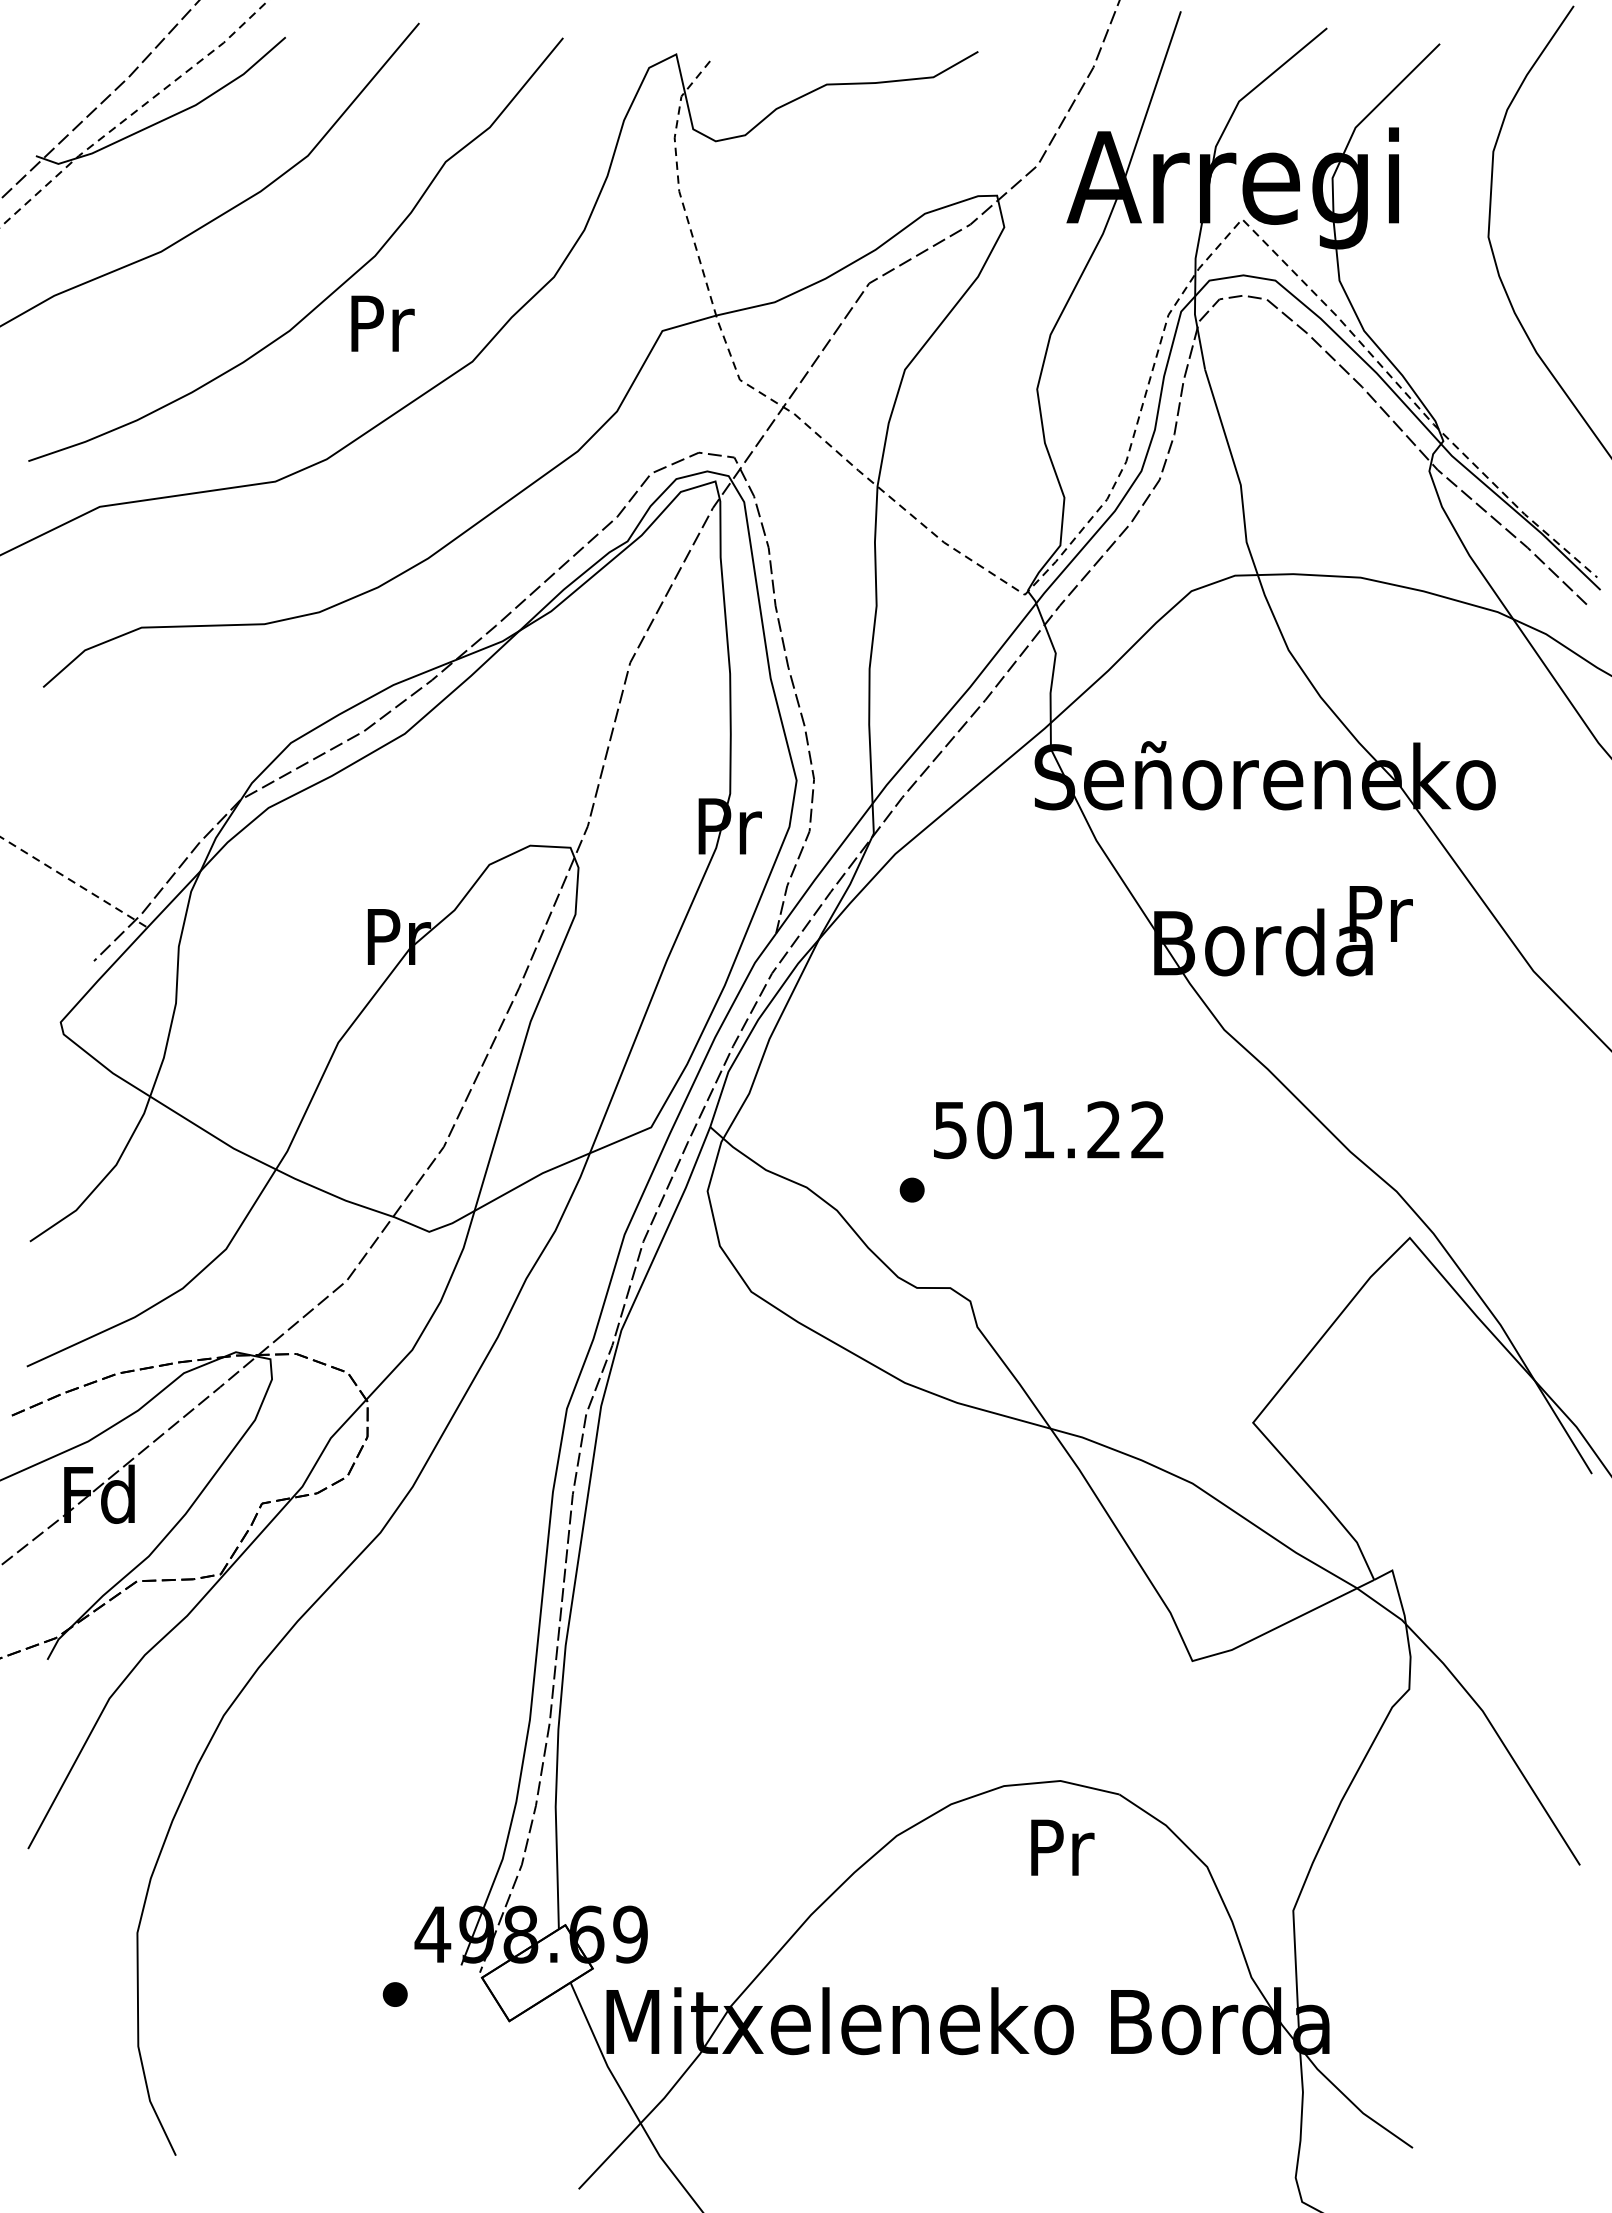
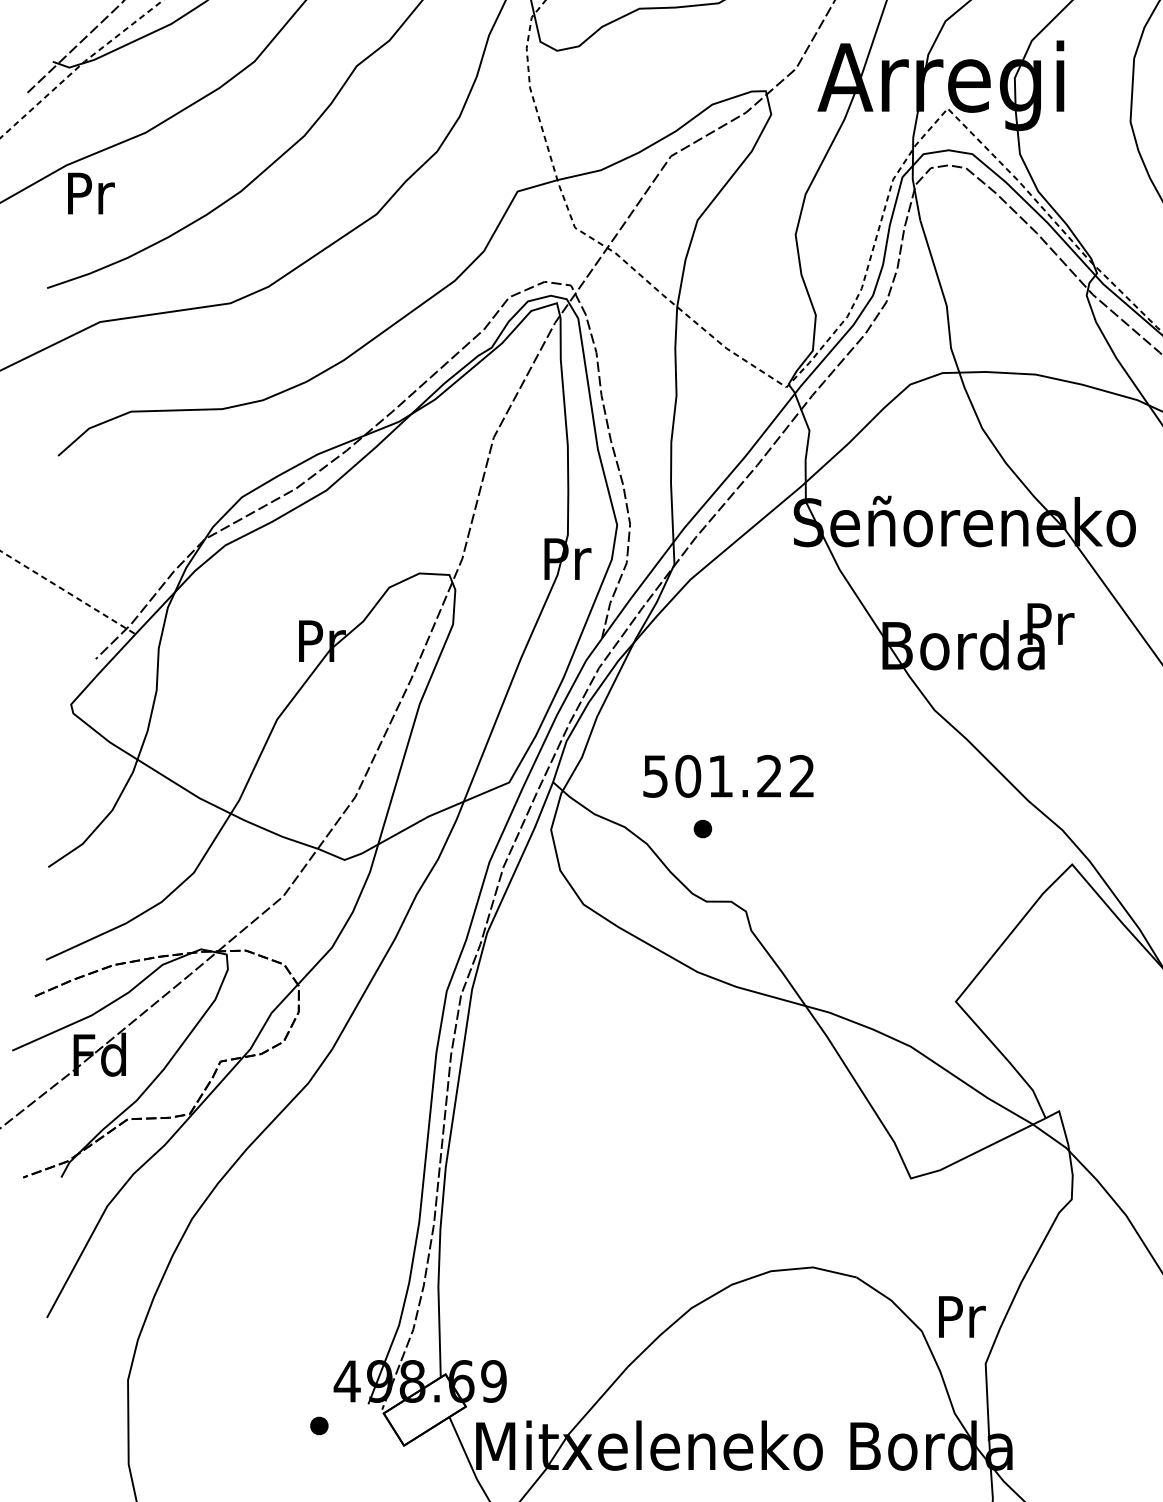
text: (382, 323) -> (91, 193), moved
text: (1048, 1130) -> (728, 776), moved
text: (1062, 1847) -> (962, 1316), moved

